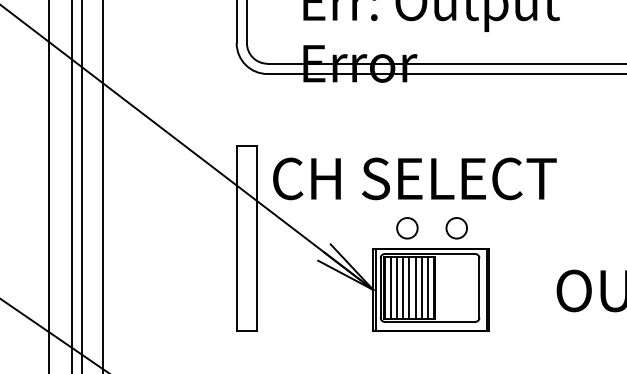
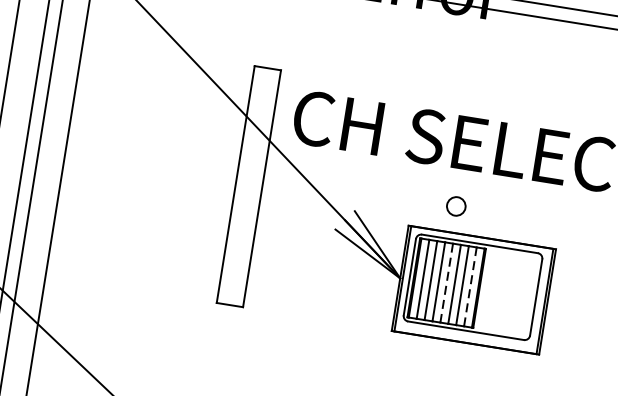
circle: (407, 228) -> (456, 206), size x0.7
circle: (456, 228) -> (519, 216), removed
line: (409, 287) -> (446, 282), solid -> dashed
line: (427, 287) -> (469, 286), solid -> dashed

